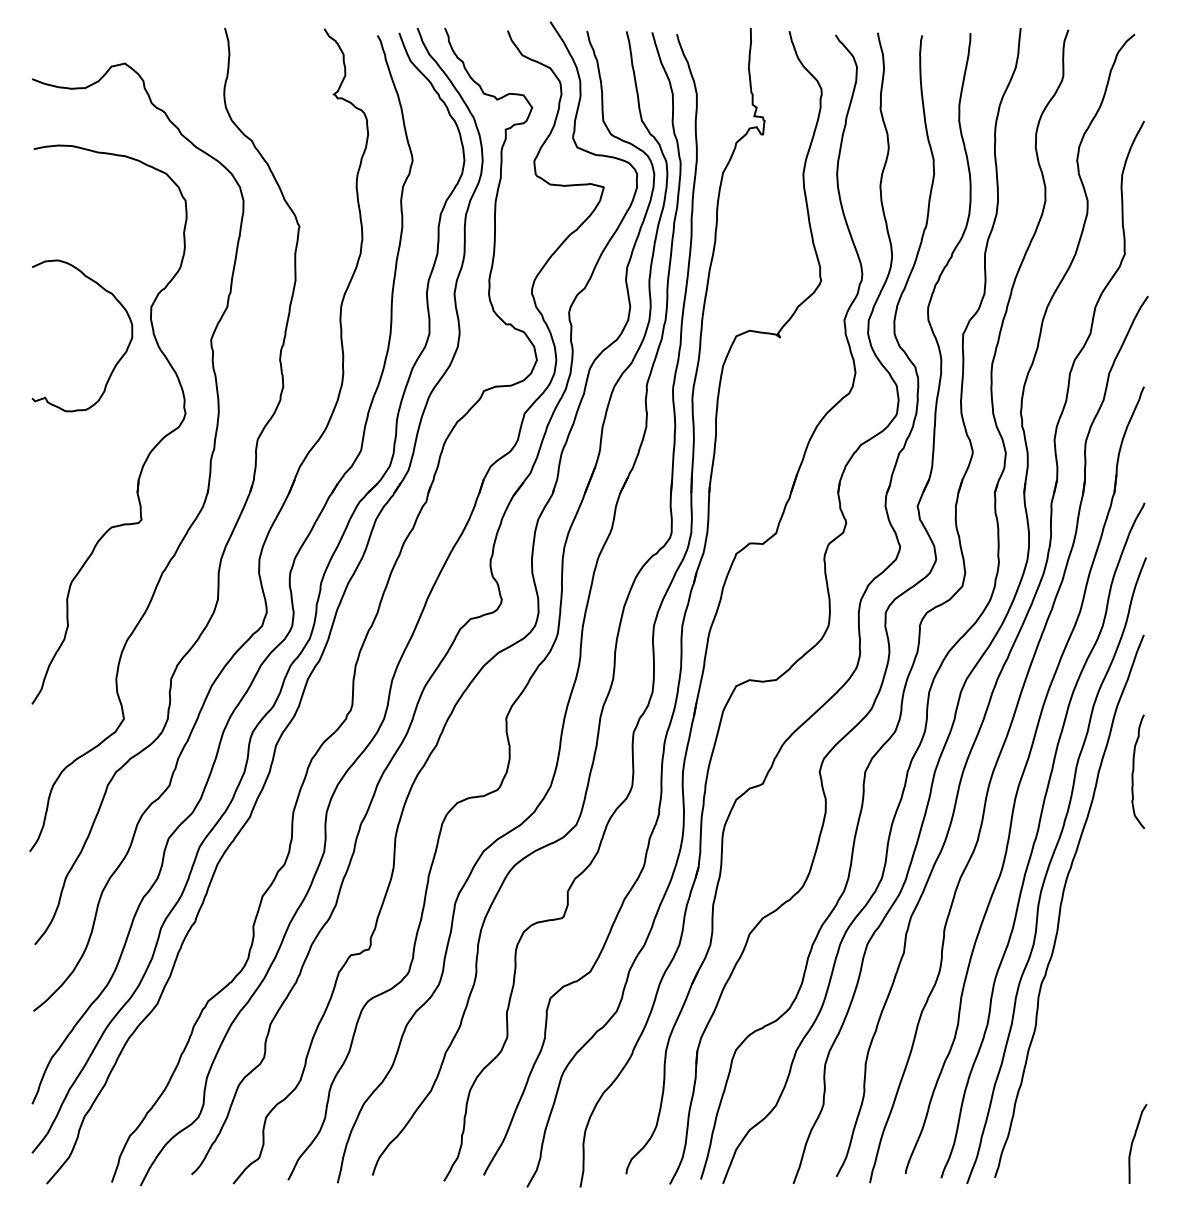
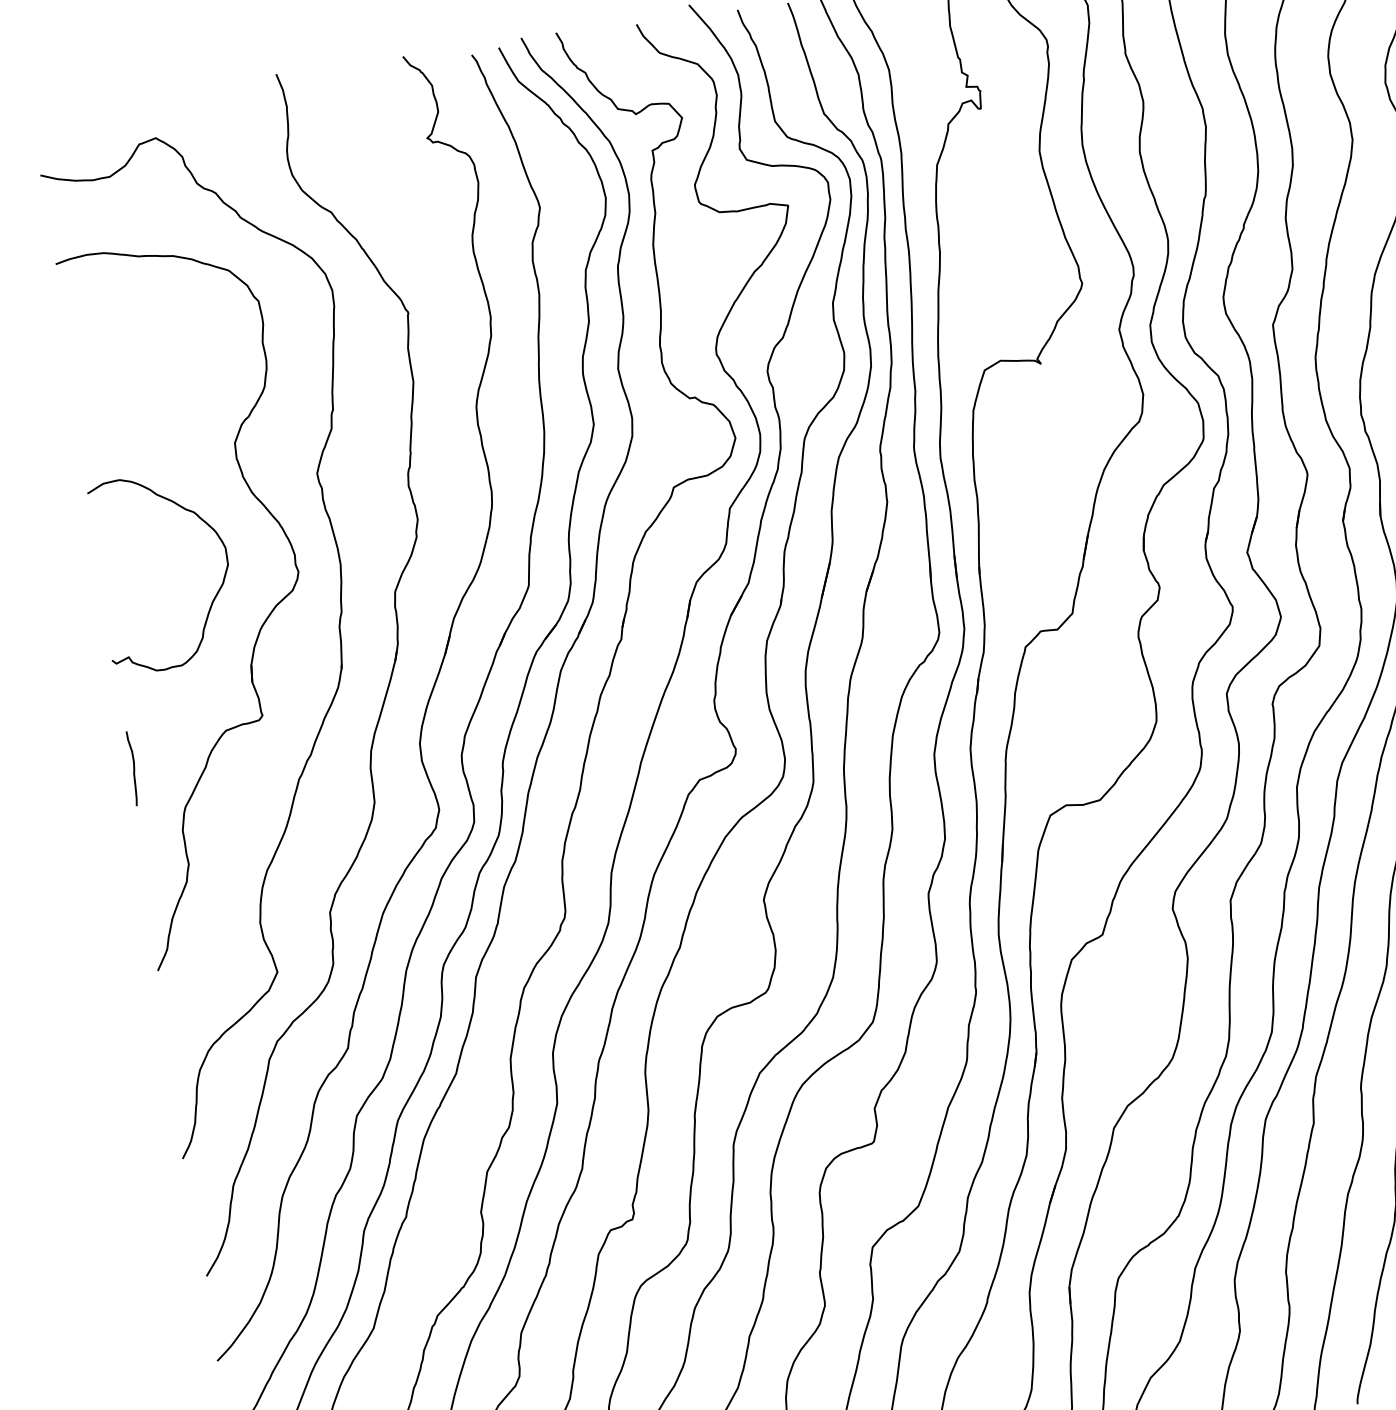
curve: (116, 362) -> (212, 599), moved
curve: (36, 545) -> (133, 767), added

